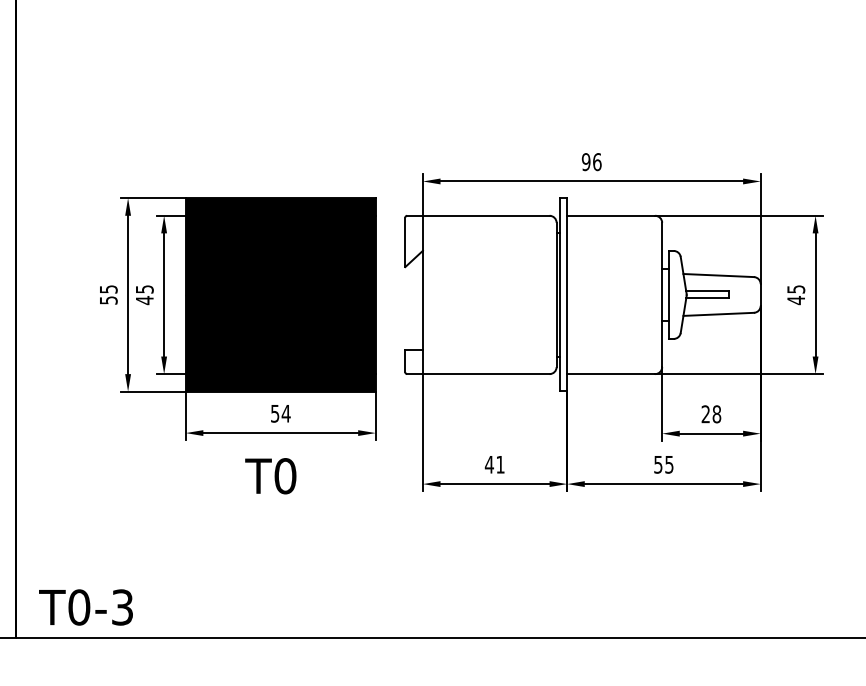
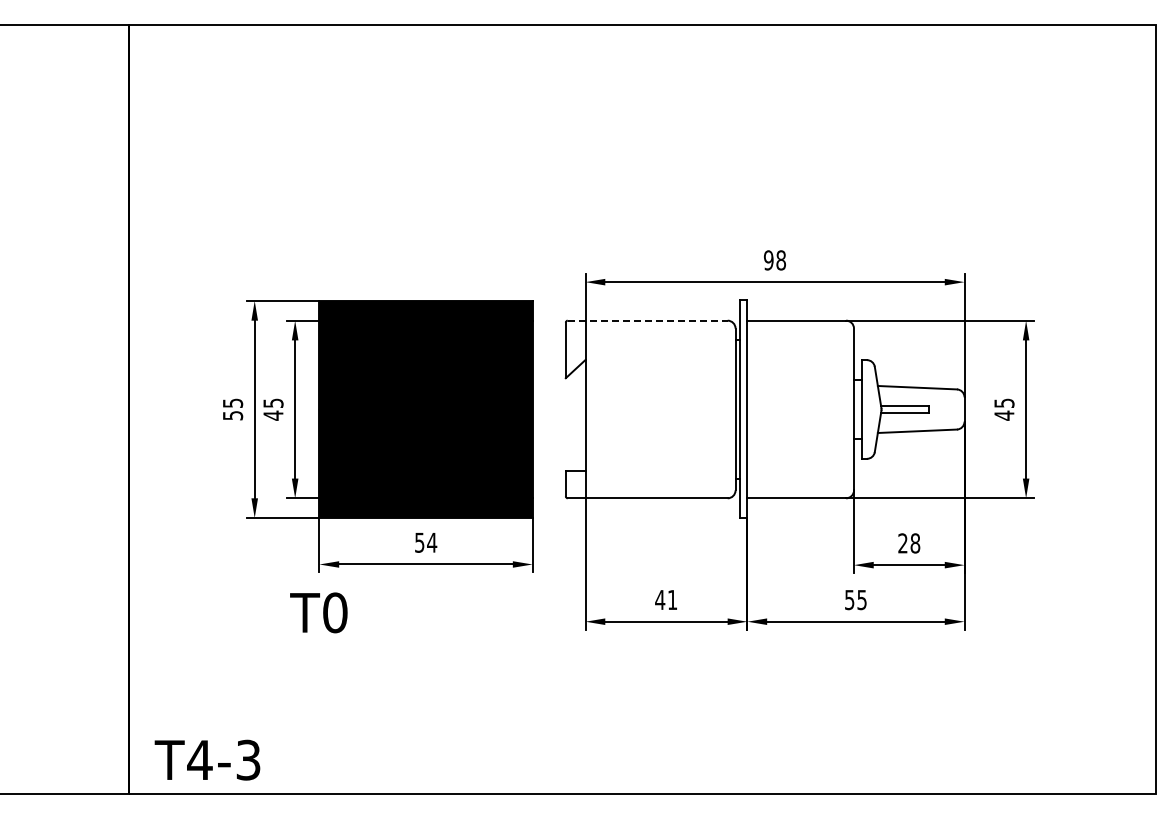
text: (597, 162) -> (781, 260), 96 -> 98
line: (478, 215) -> (647, 320), solid -> dashed
text: (270, 475) -> (318, 612), moved
text: (78, 606) -> (199, 759), T0-3 -> T4-3

